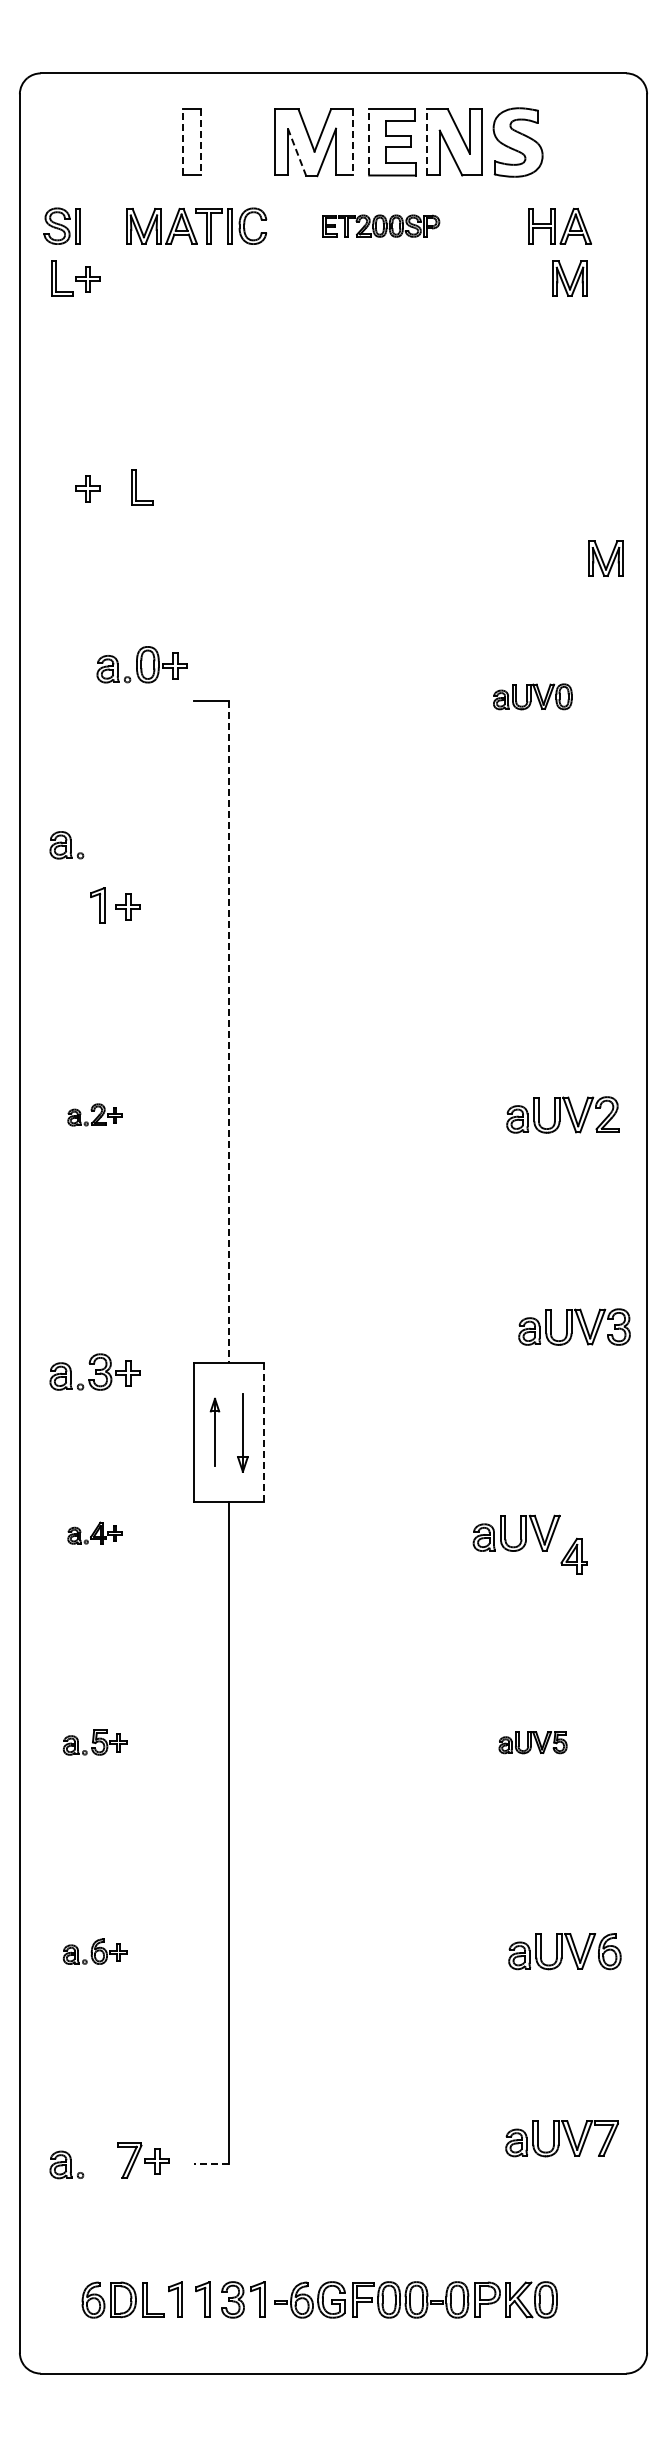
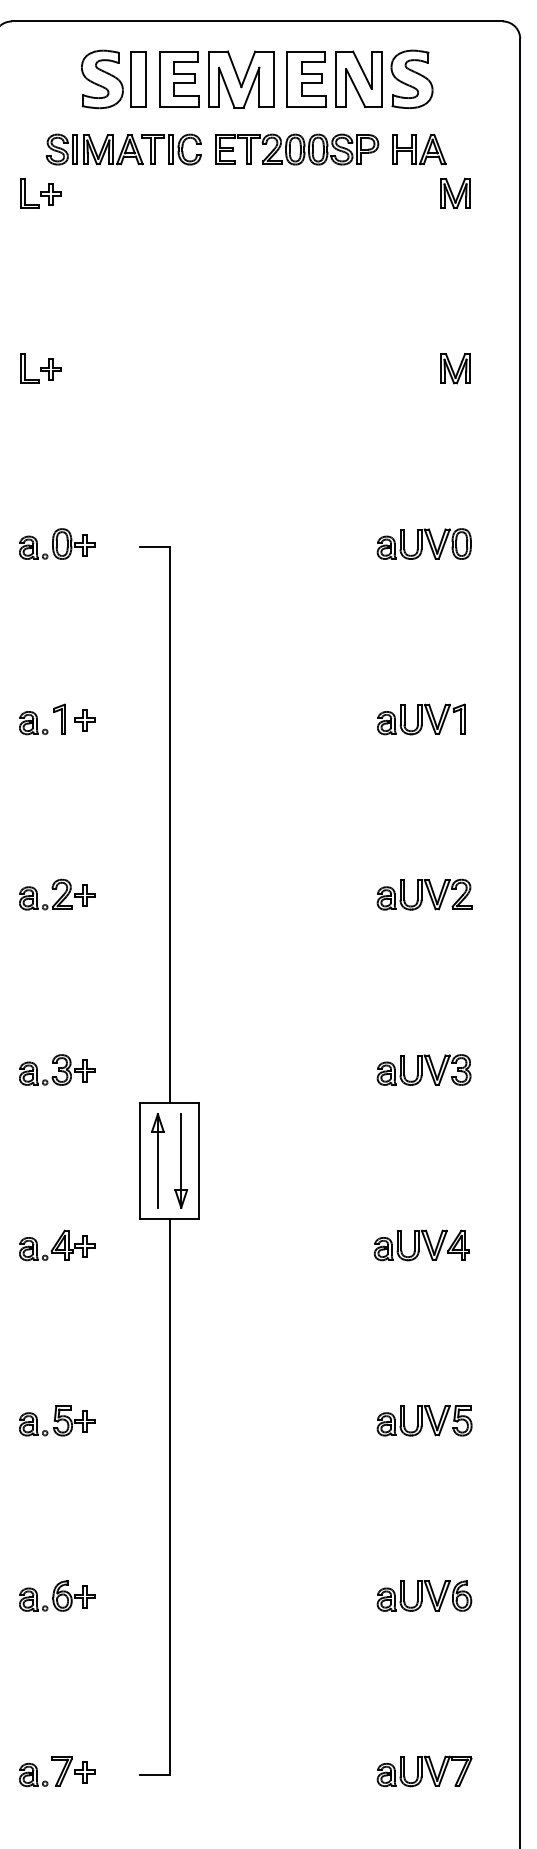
line: (183, 141) -> (131, 78), dashed -> solid
line: (369, 141) -> (287, 78), dashed -> solid
line: (427, 141) -> (336, 78), dashed -> solid
part: (148, 142) -> (102, 79), added
line: (201, 142) -> (146, 79), dashed -> solid
part: (240, 142) -> (179, 79), added
line: (352, 142) -> (273, 79), dashed -> solid
line: (296, 151) -> (226, 86), dashed -> solid
part: (61, 225) -> (61, 148), moved
part: (381, 225) -> (297, 148), size x1.67
part: (559, 225) -> (419, 148), moved
part: (142, 487) -> (30, 368), moved
part: (605, 558) -> (455, 368), moved
part: (141, 664) -> (56, 543), moved
part: (532, 696) -> (424, 543), size x1.43
part: (66, 845) -> (33, 723), moved
part: (528, 905) -> (420, 719), added
line: (228, 1032) -> (169, 825), dashed -> solid
part: (94, 1114) -> (56, 894), size x1.67
part: (562, 1114) -> (424, 894), moved
part: (574, 1326) -> (424, 1069), moved
part: (94, 1371) -> (56, 1069), moved
part: (214, 1431) -> (157, 1160), size x1.67
part: (242, 1432) -> (180, 1160), size x1.43
line: (263, 1432) -> (198, 1160), dashed -> solid
part: (94, 1532) -> (56, 1244), size x1.67
part: (573, 1555) -> (458, 1244), moved
part: (94, 1742) -> (56, 1420), size x1.43
part: (532, 1742) -> (424, 1420), size x1.67
part: (94, 1951) -> (56, 1596), size x1.43
part: (564, 1951) -> (424, 1596), moved
part: (561, 2138) -> (424, 1771), moved
part: (143, 2160) -> (73, 1771), moved
line: (211, 2164) -> (154, 1774), dashed -> solid

